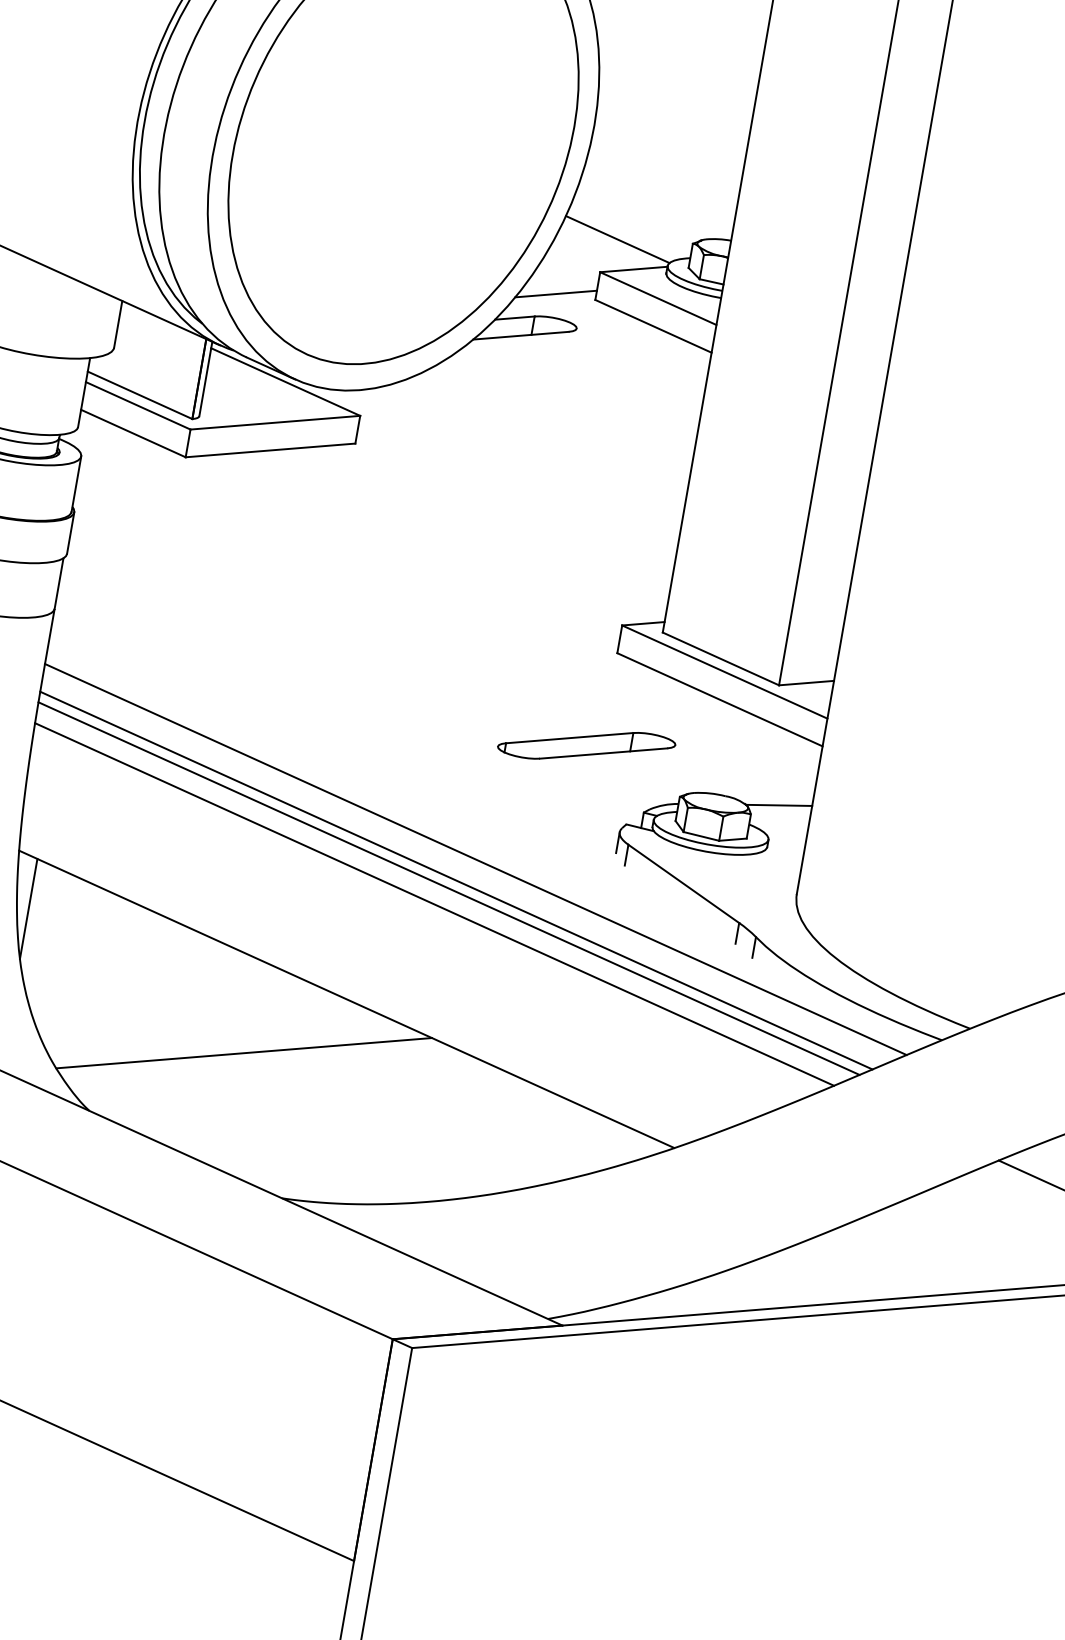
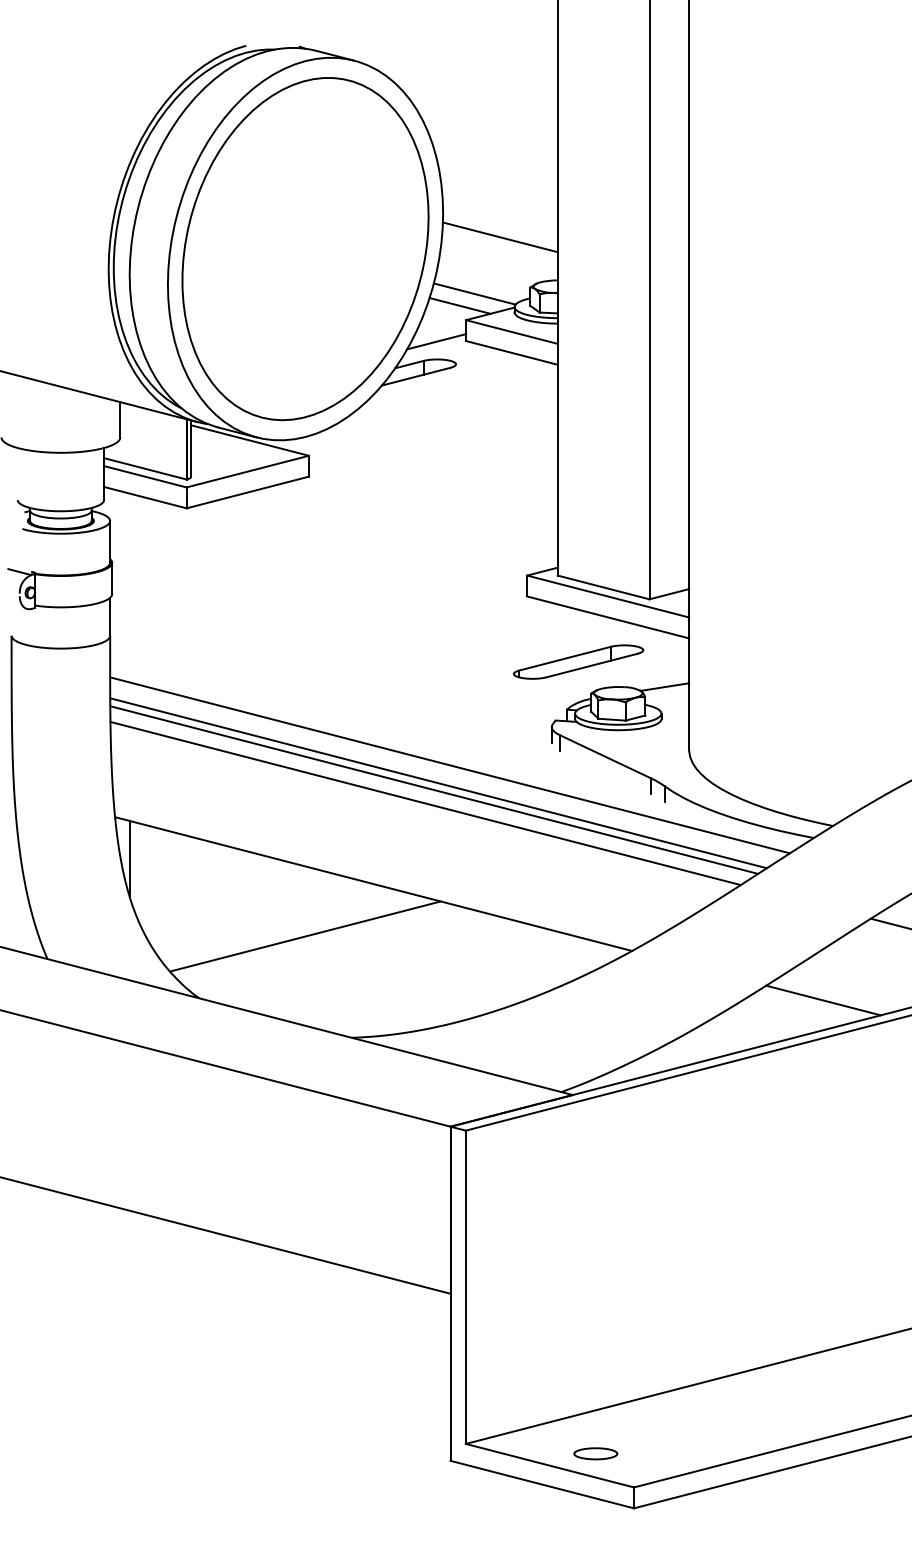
line: (663, 170) -> (499, 237), added
line: (594, 251) -> (459, 305), added
part: (586, 744) -> (578, 661), moved
line: (917, 1258) -> (823, 1000), added

